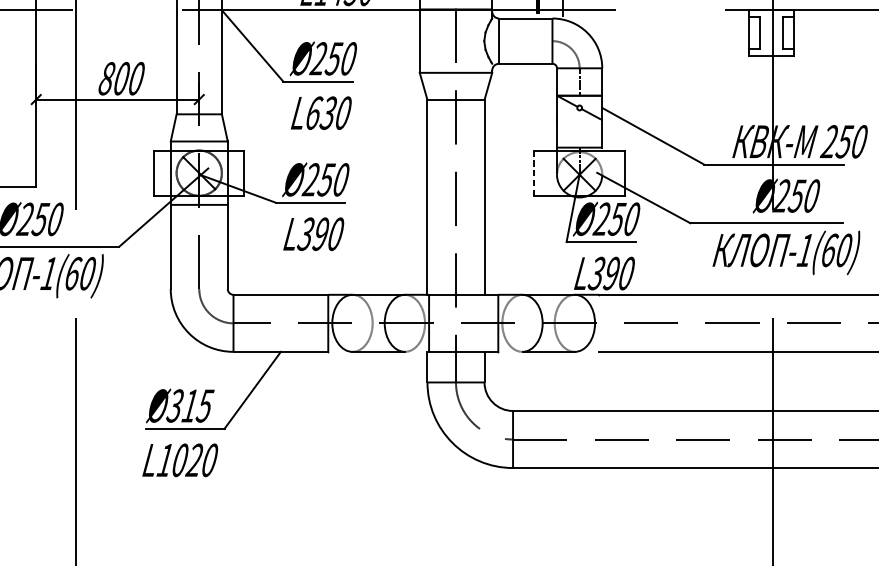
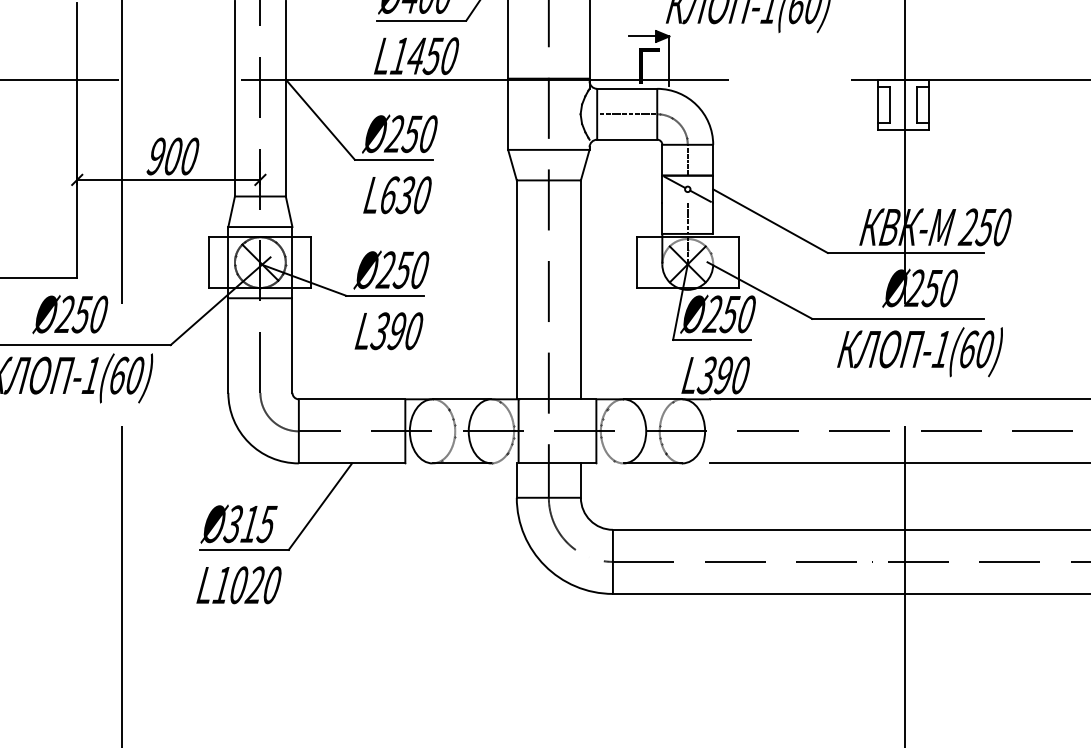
line: (525, 41) -> (627, 114), added
text: (106, 78) -> (156, 156), 800 -> 900
line: (579, 133) -> (687, 218), added
line: (534, 173) -> (636, 263), dashed -> solid

